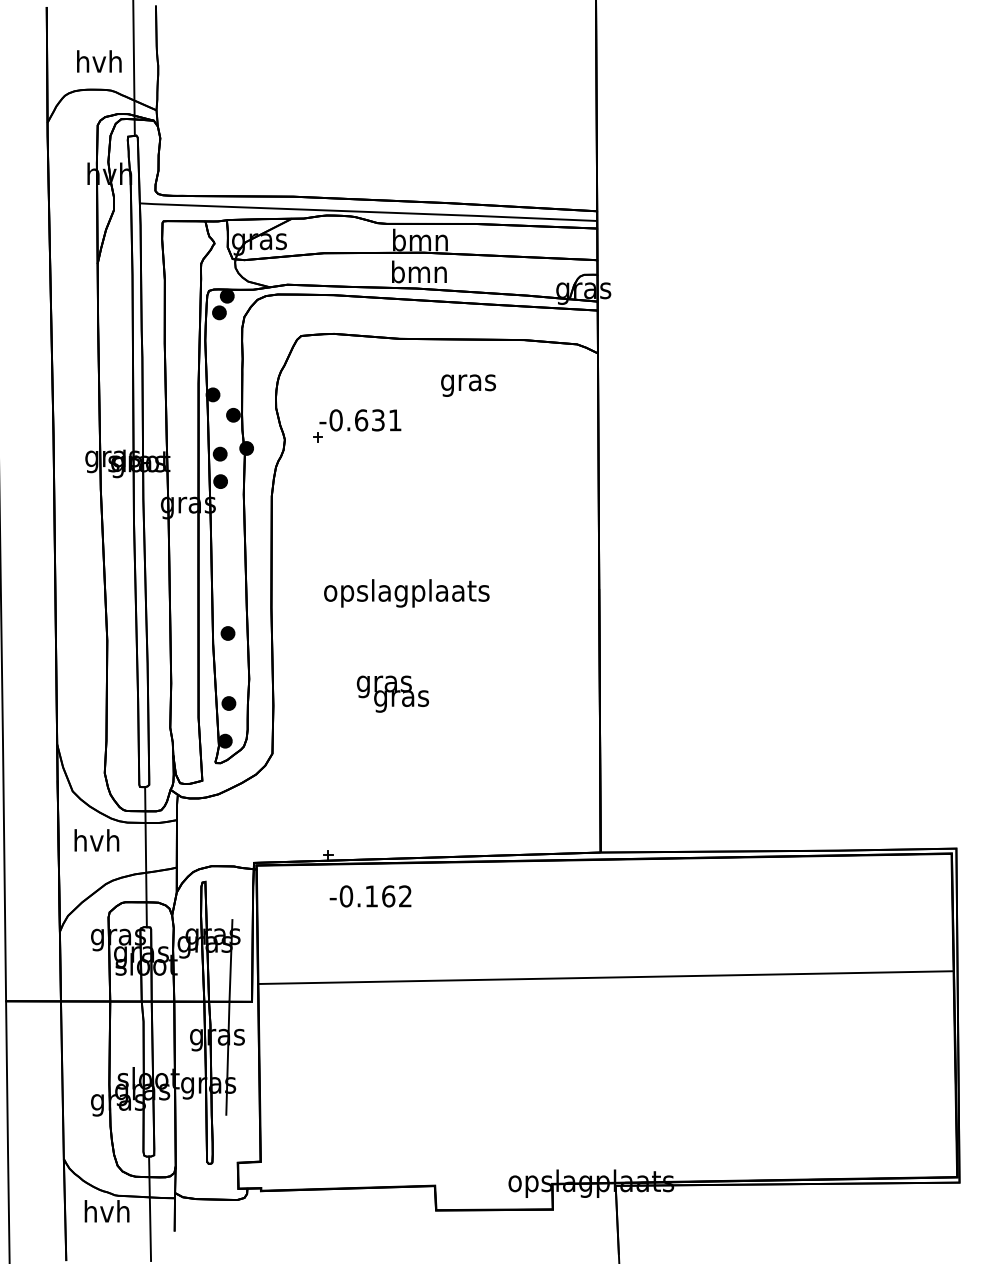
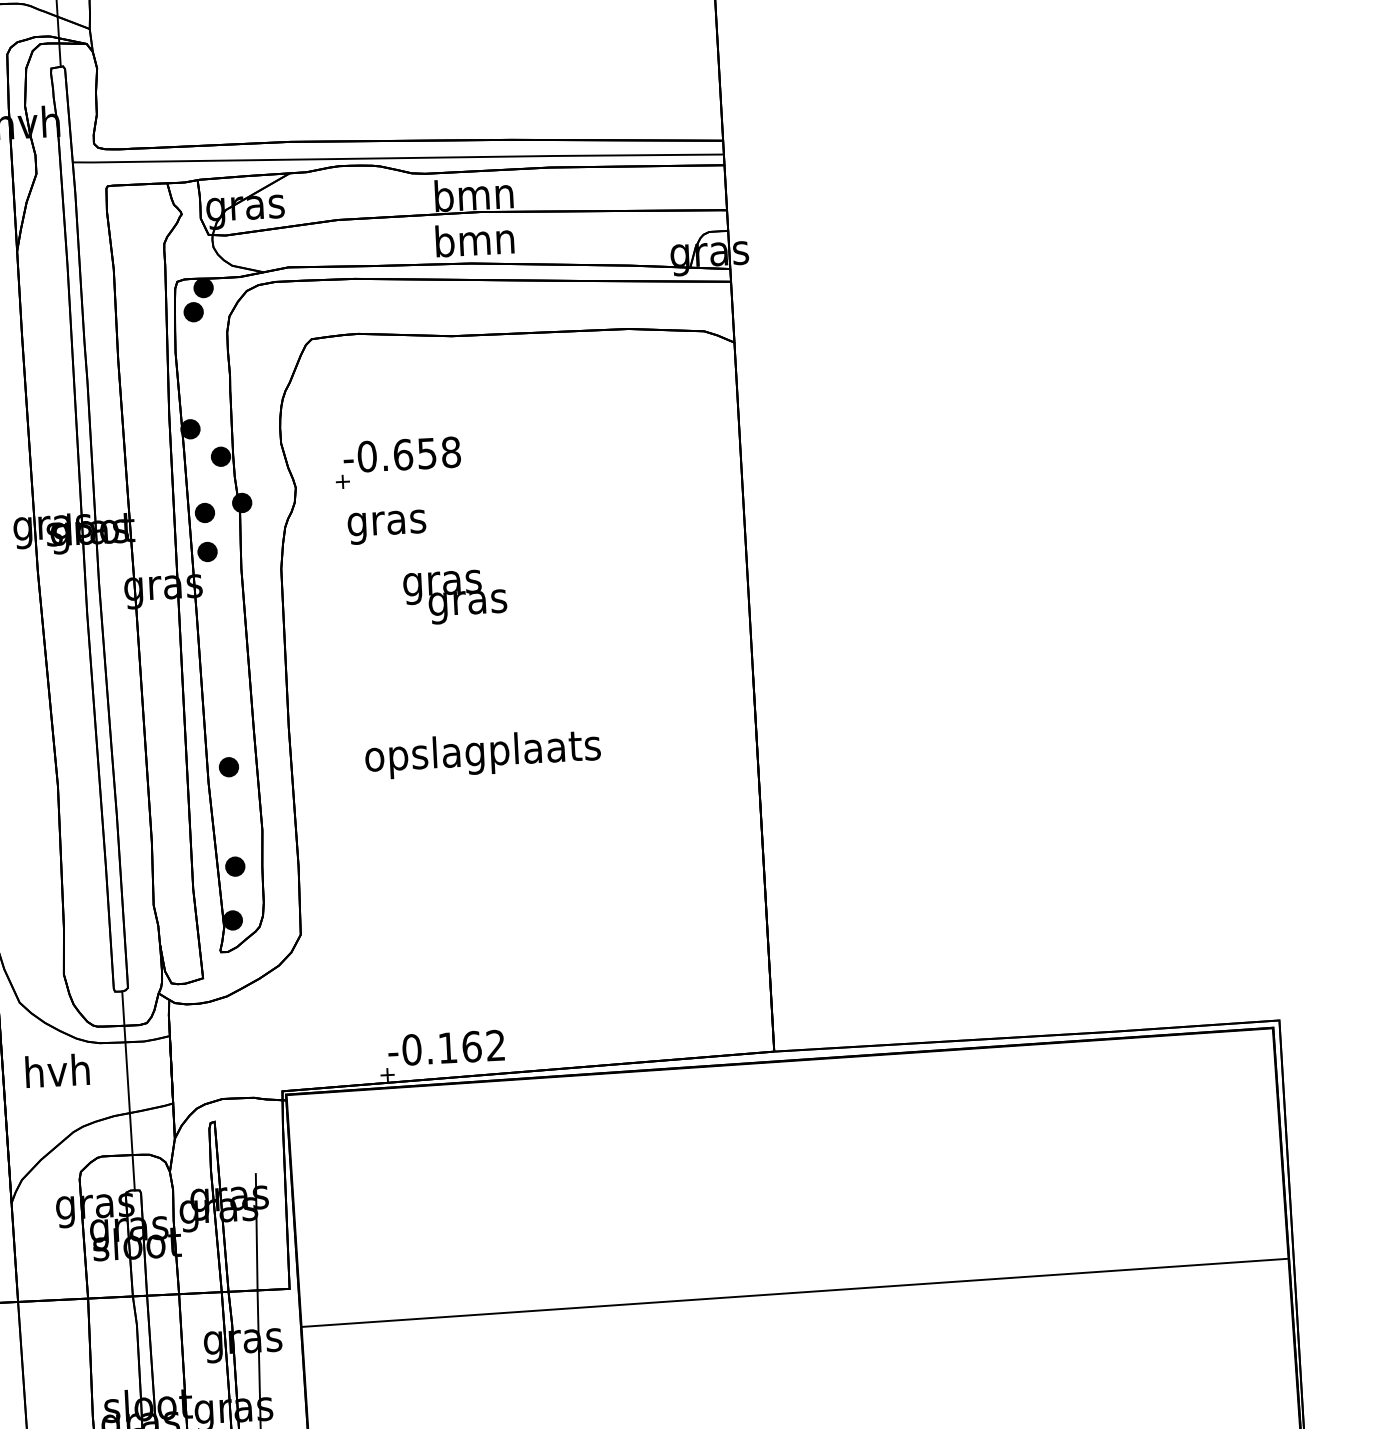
text: (468, 385) -> (387, 527), moved
text: (386, 420) -> (438, 453), -0.631 -> -0.658
text: (406, 593) -> (482, 754), moved
text: (392, 693) -> (454, 596), moved
text: (370, 896) -> (446, 1048), moved
line: (605, 977) -> (794, 1292), moved

